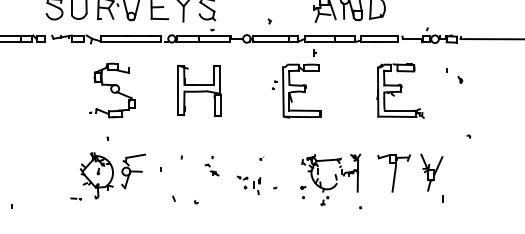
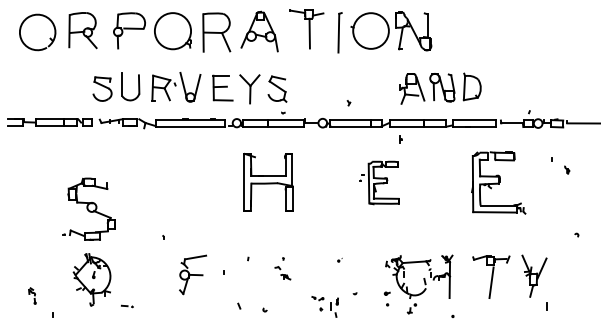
part: (112, 89) -> (88, 208), moved
part: (296, 90) -> (379, 182), size x0.7
part: (96, 175) -> (91, 279), moved
part: (248, 185) -> (324, 306), moved

